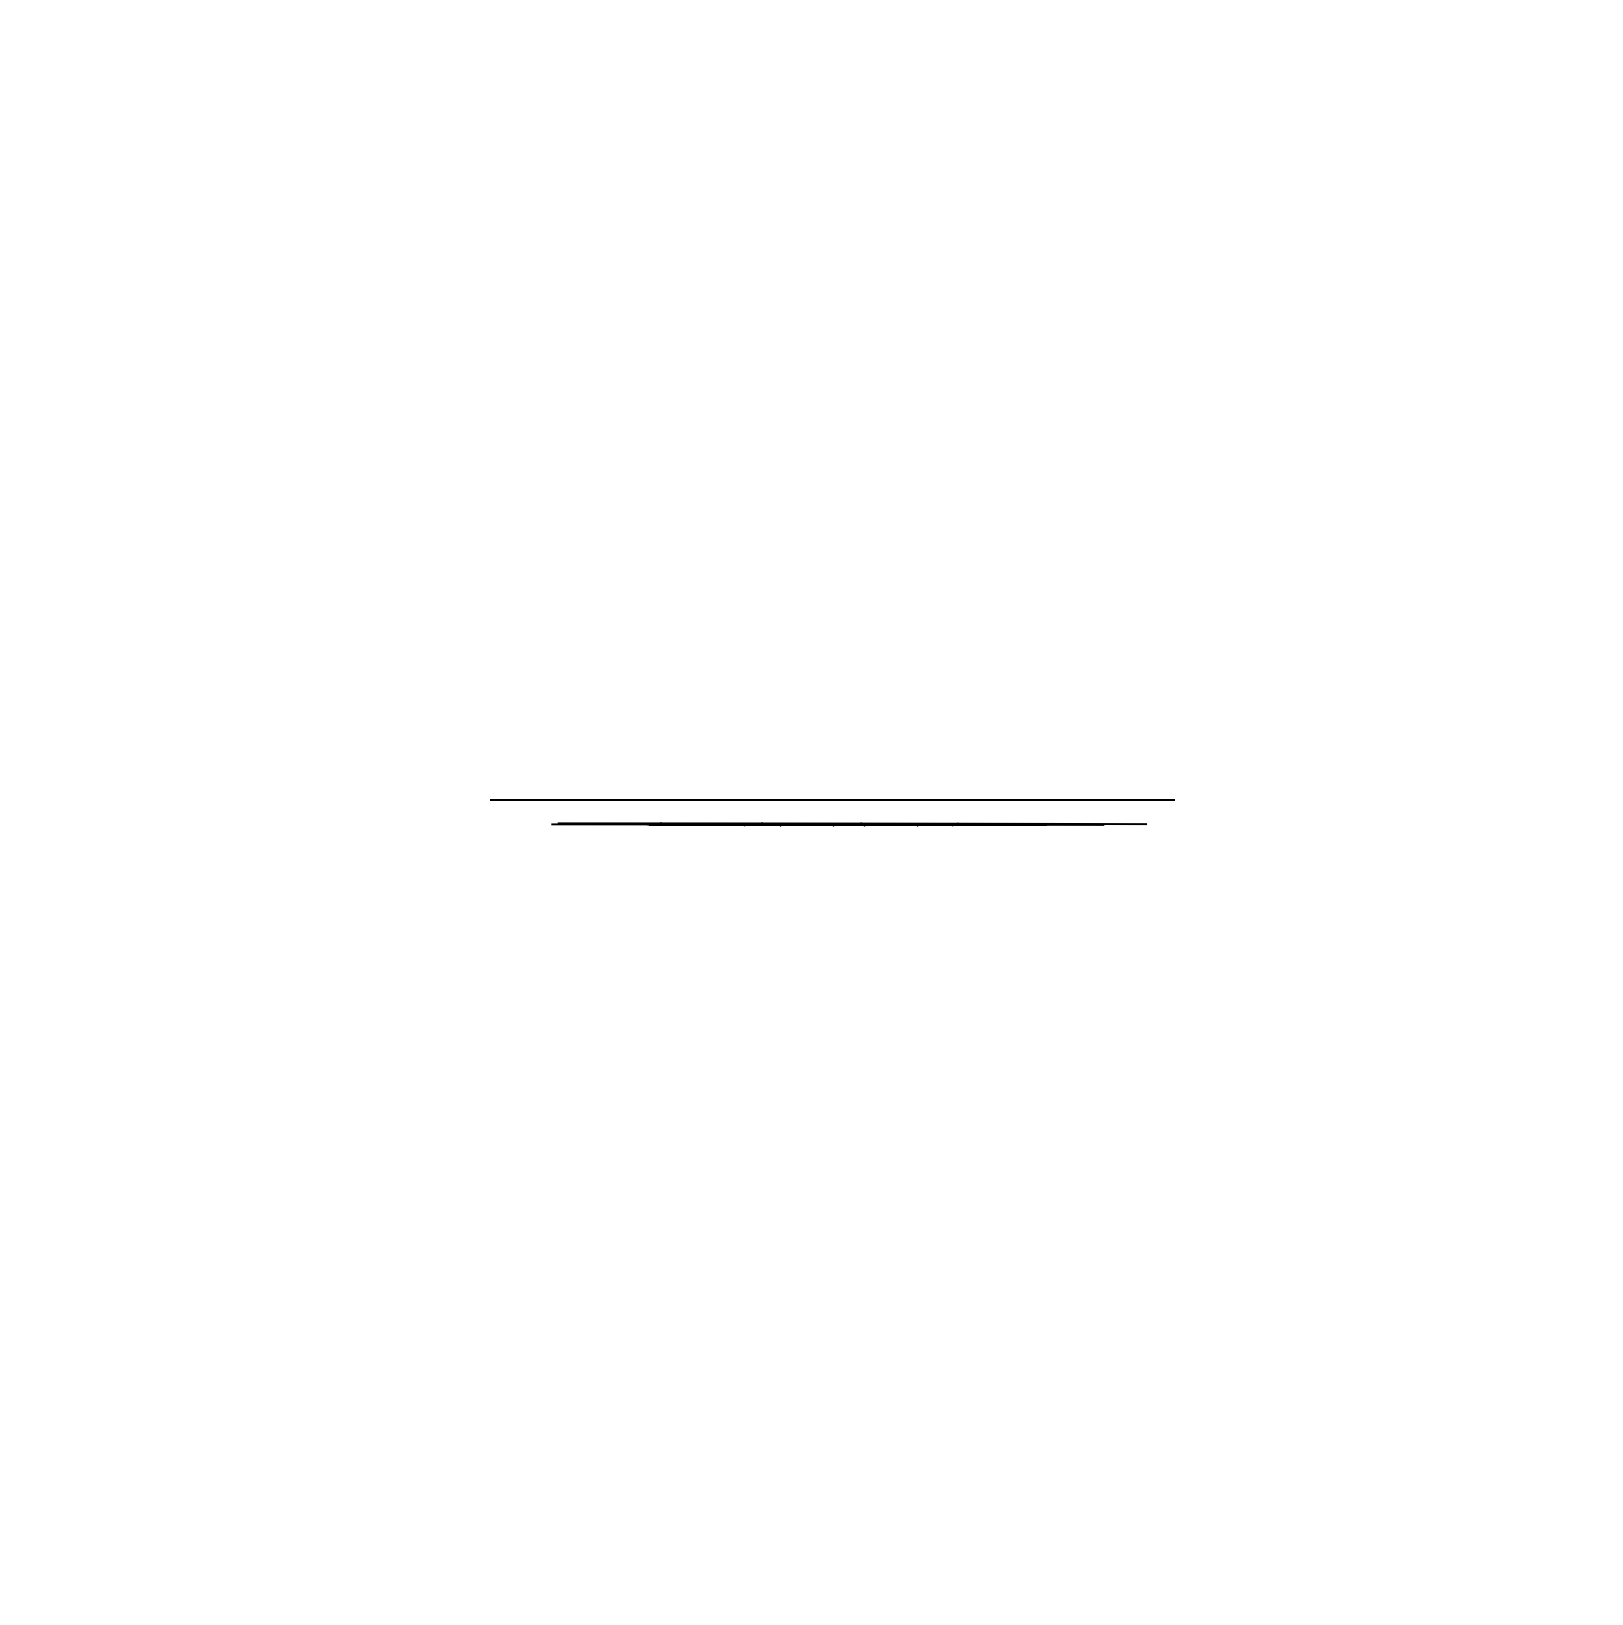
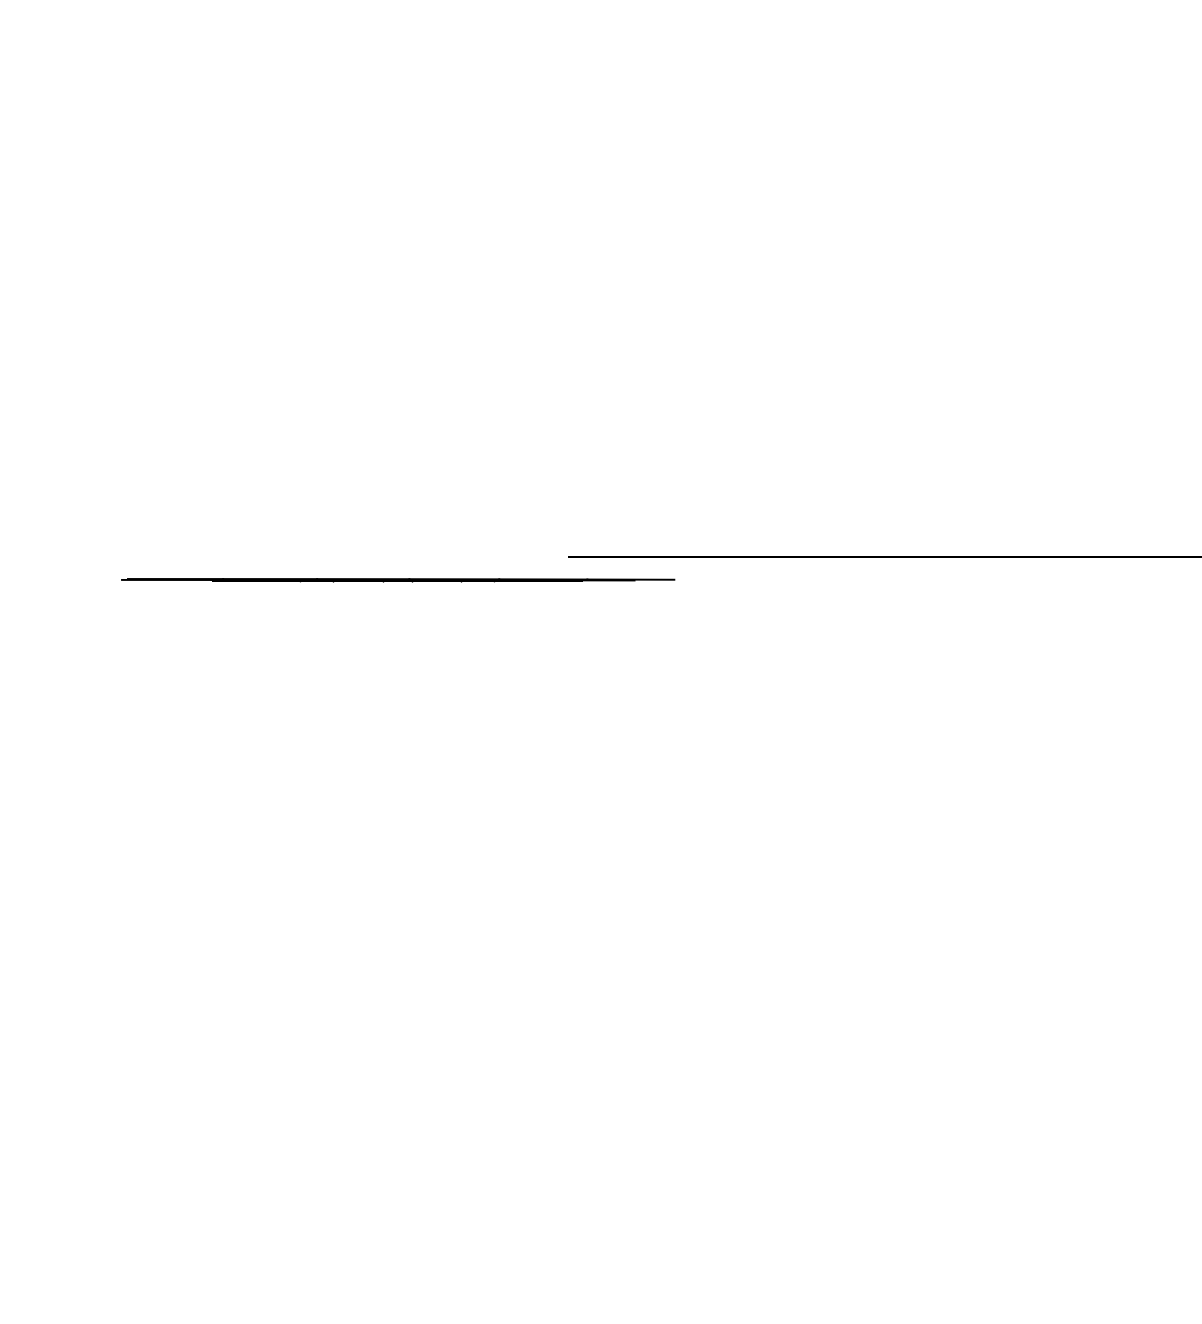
line: (848, 824) -> (397, 580), moved

